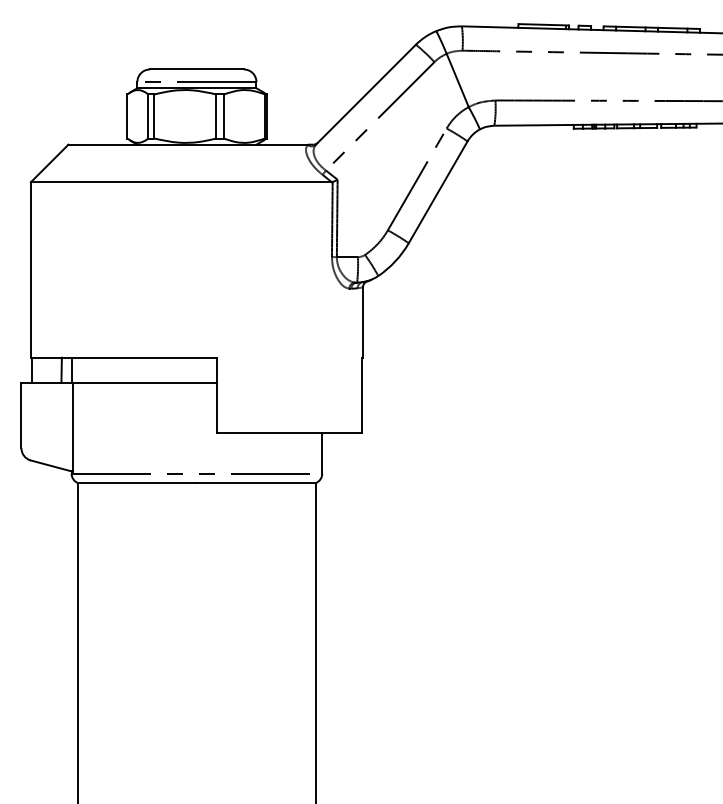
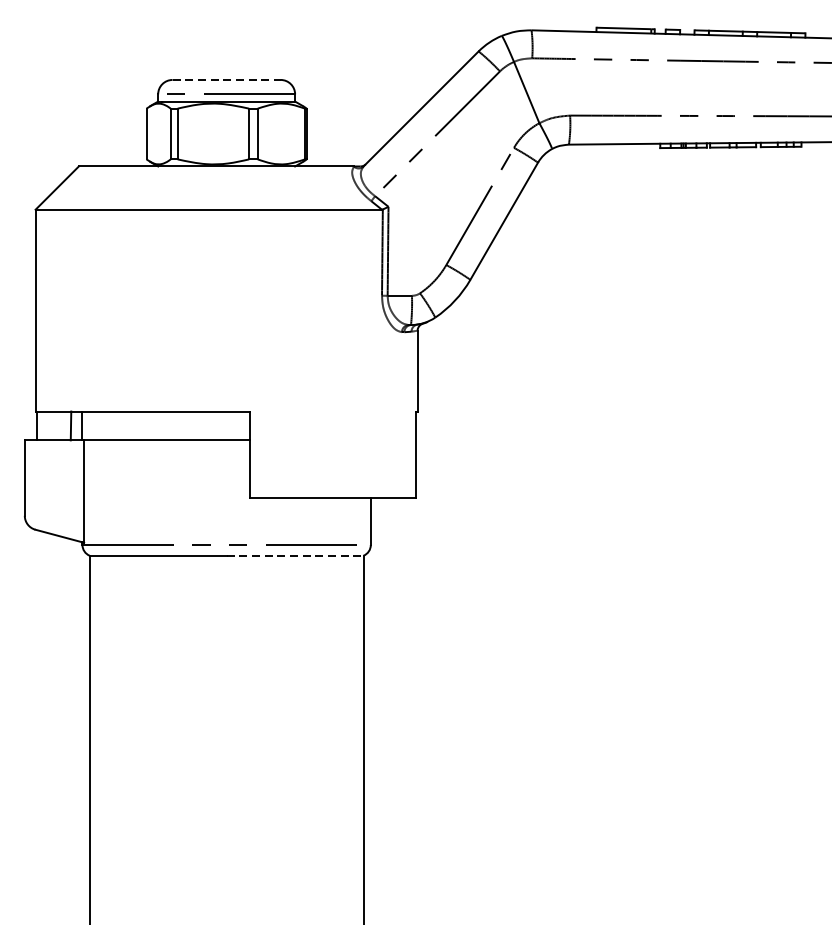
line: (196, 69) -> (226, 79), solid -> dashed
line: (256, 483) -> (295, 556), solid -> dashed

